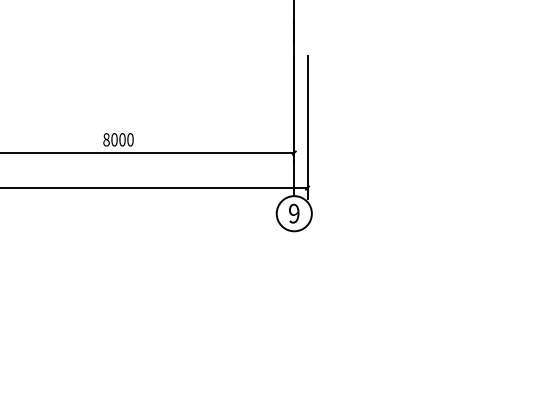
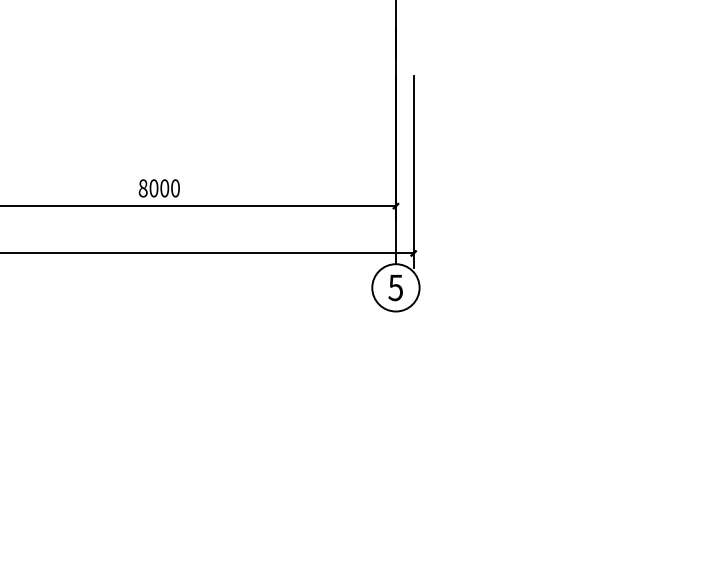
text: (293, 213) -> (395, 287), 9 -> 5

